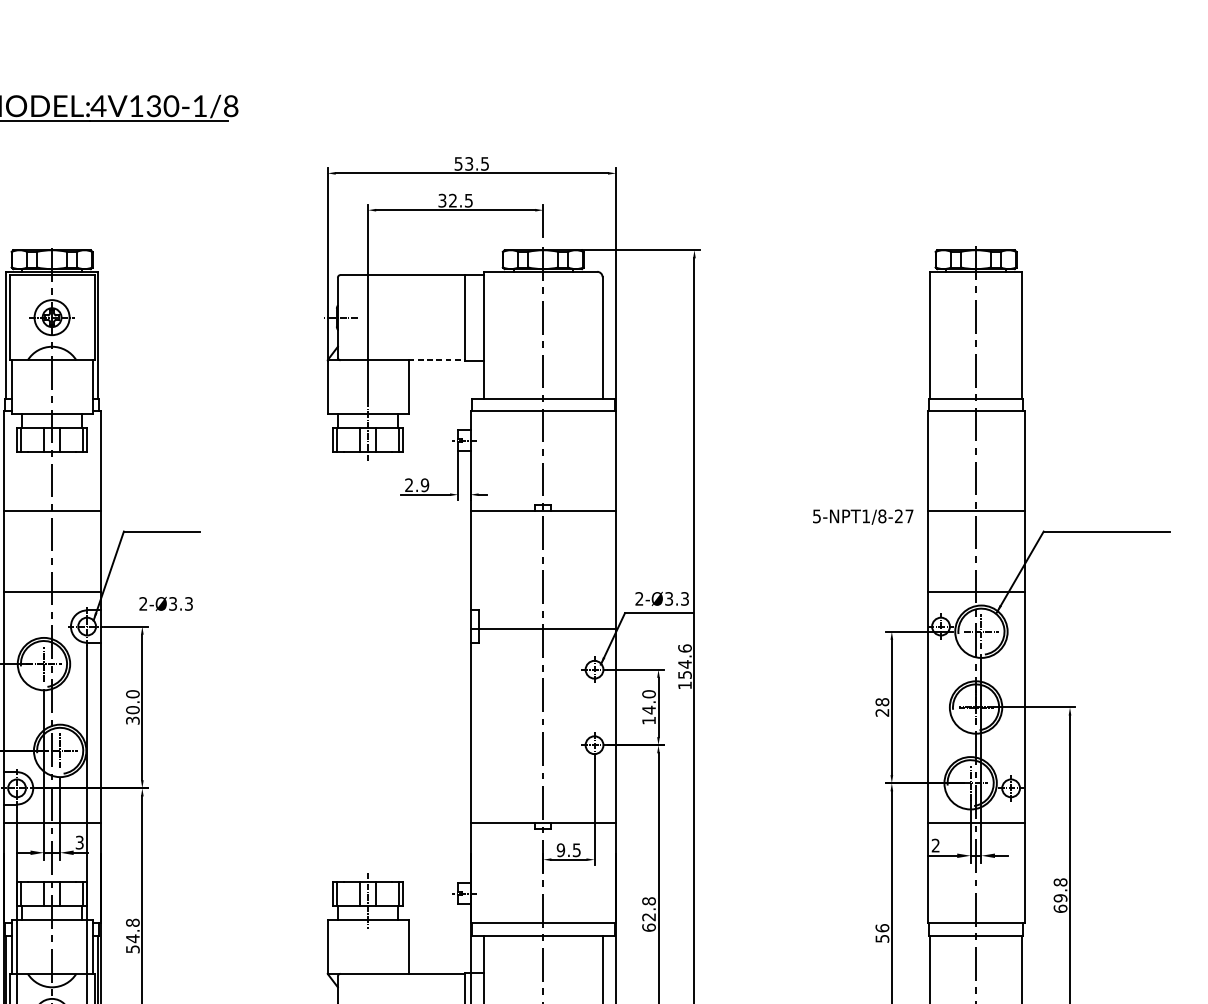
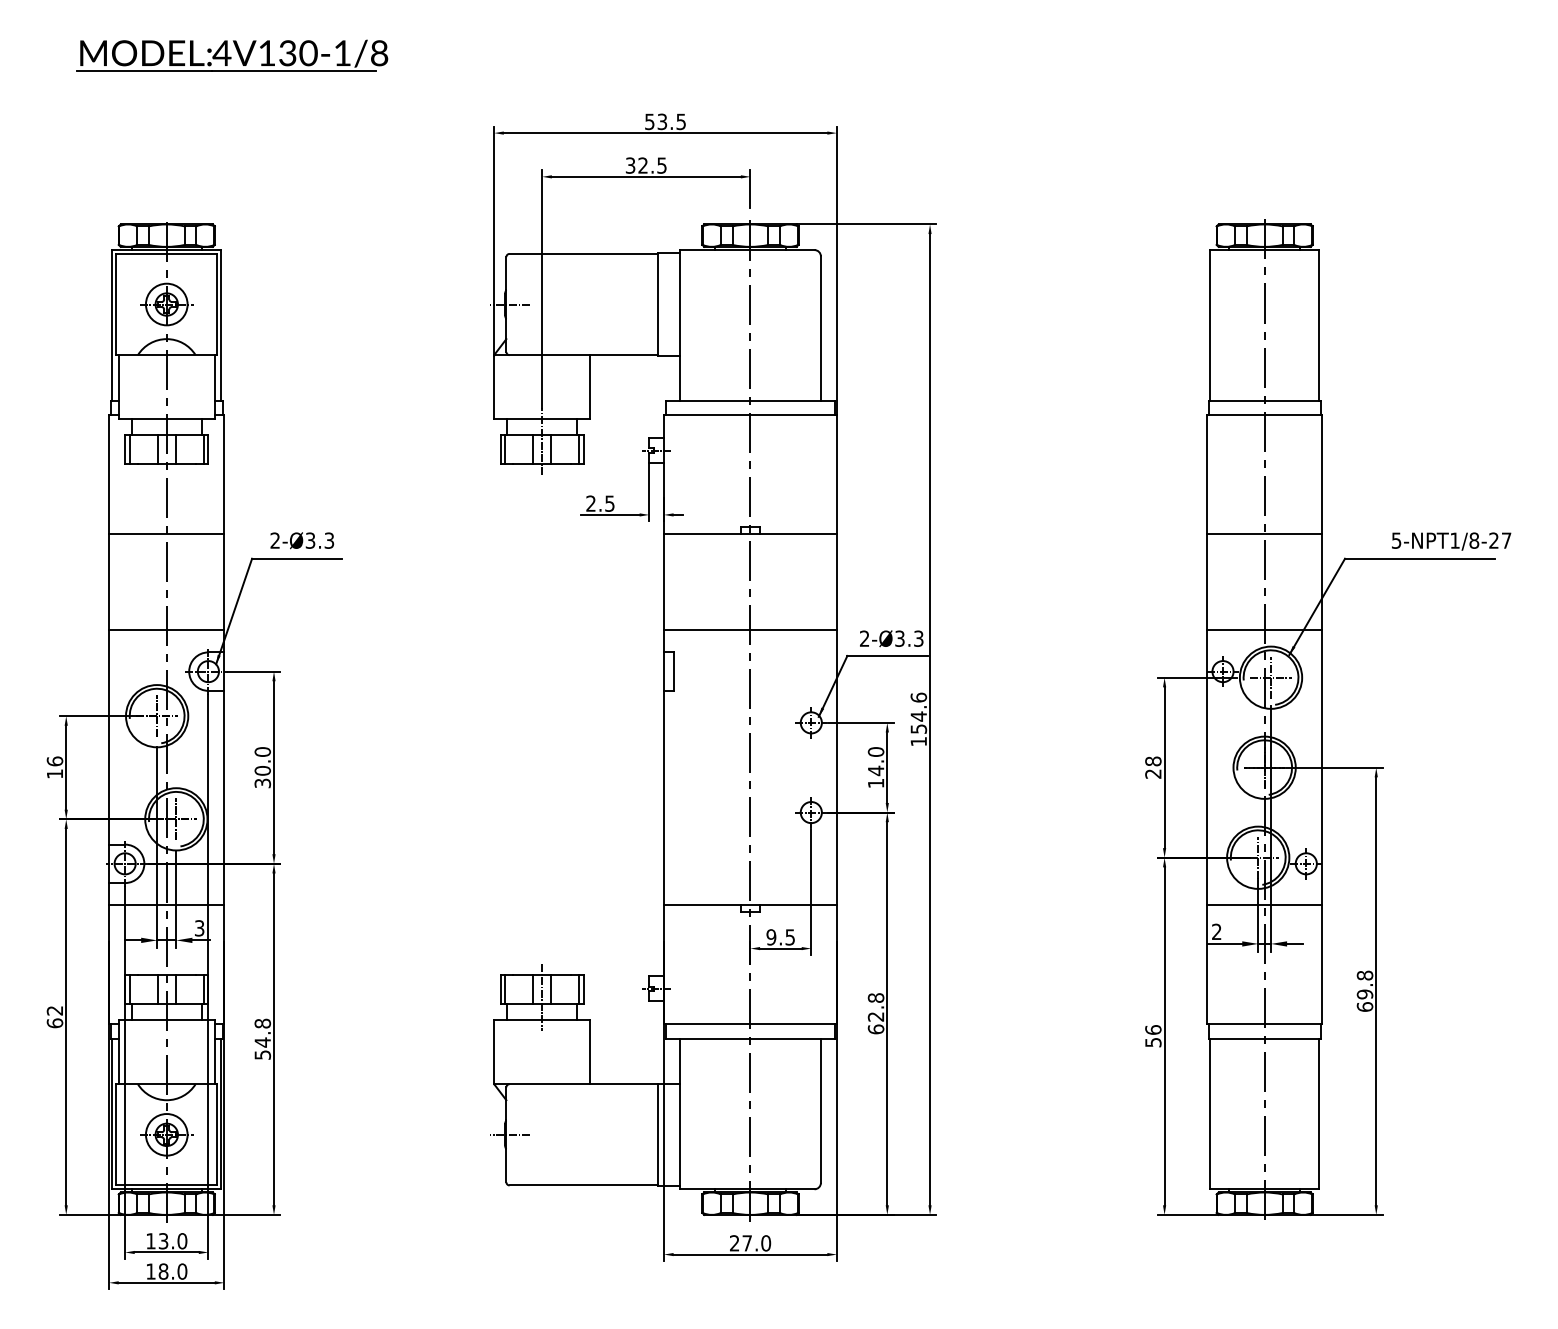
line: (436, 360) -> (623, 355), dashed -> solid
text: (424, 485) -> (609, 503), 2.9 -> 2.5
text: (863, 517) -> (1451, 541), moved
text: (166, 603) -> (302, 540), moved
line: (542, 628) -> (749, 629), moved

